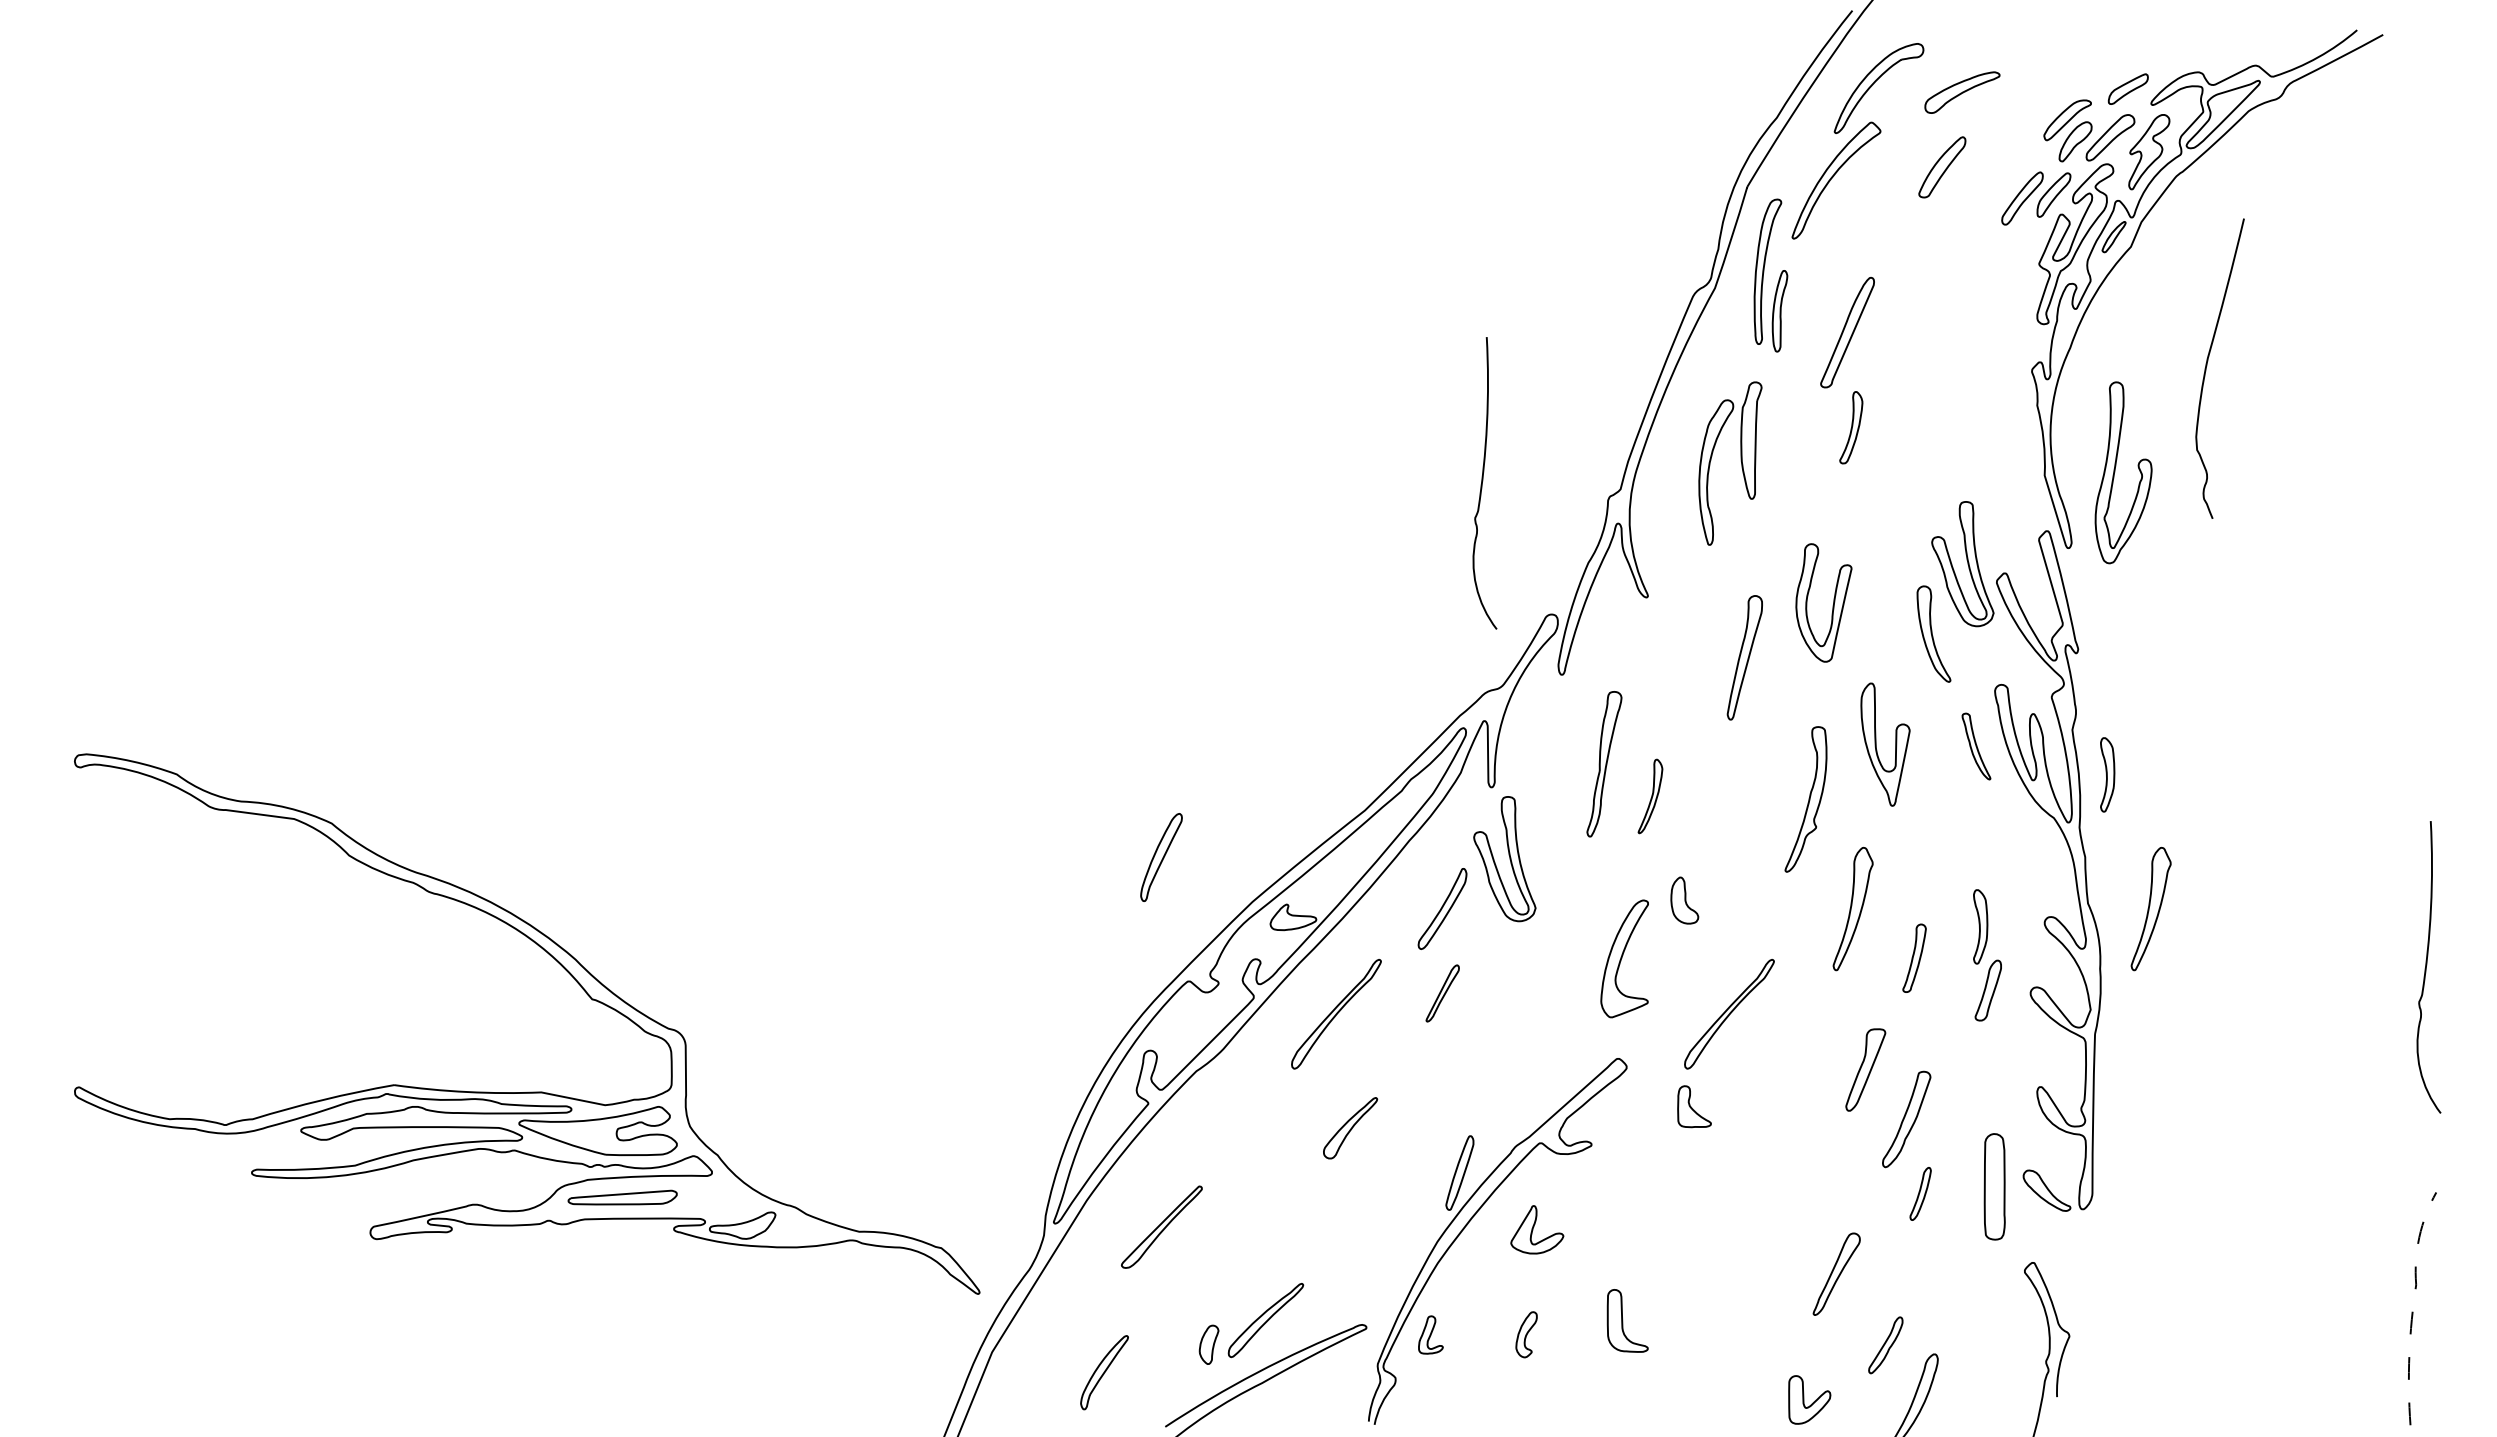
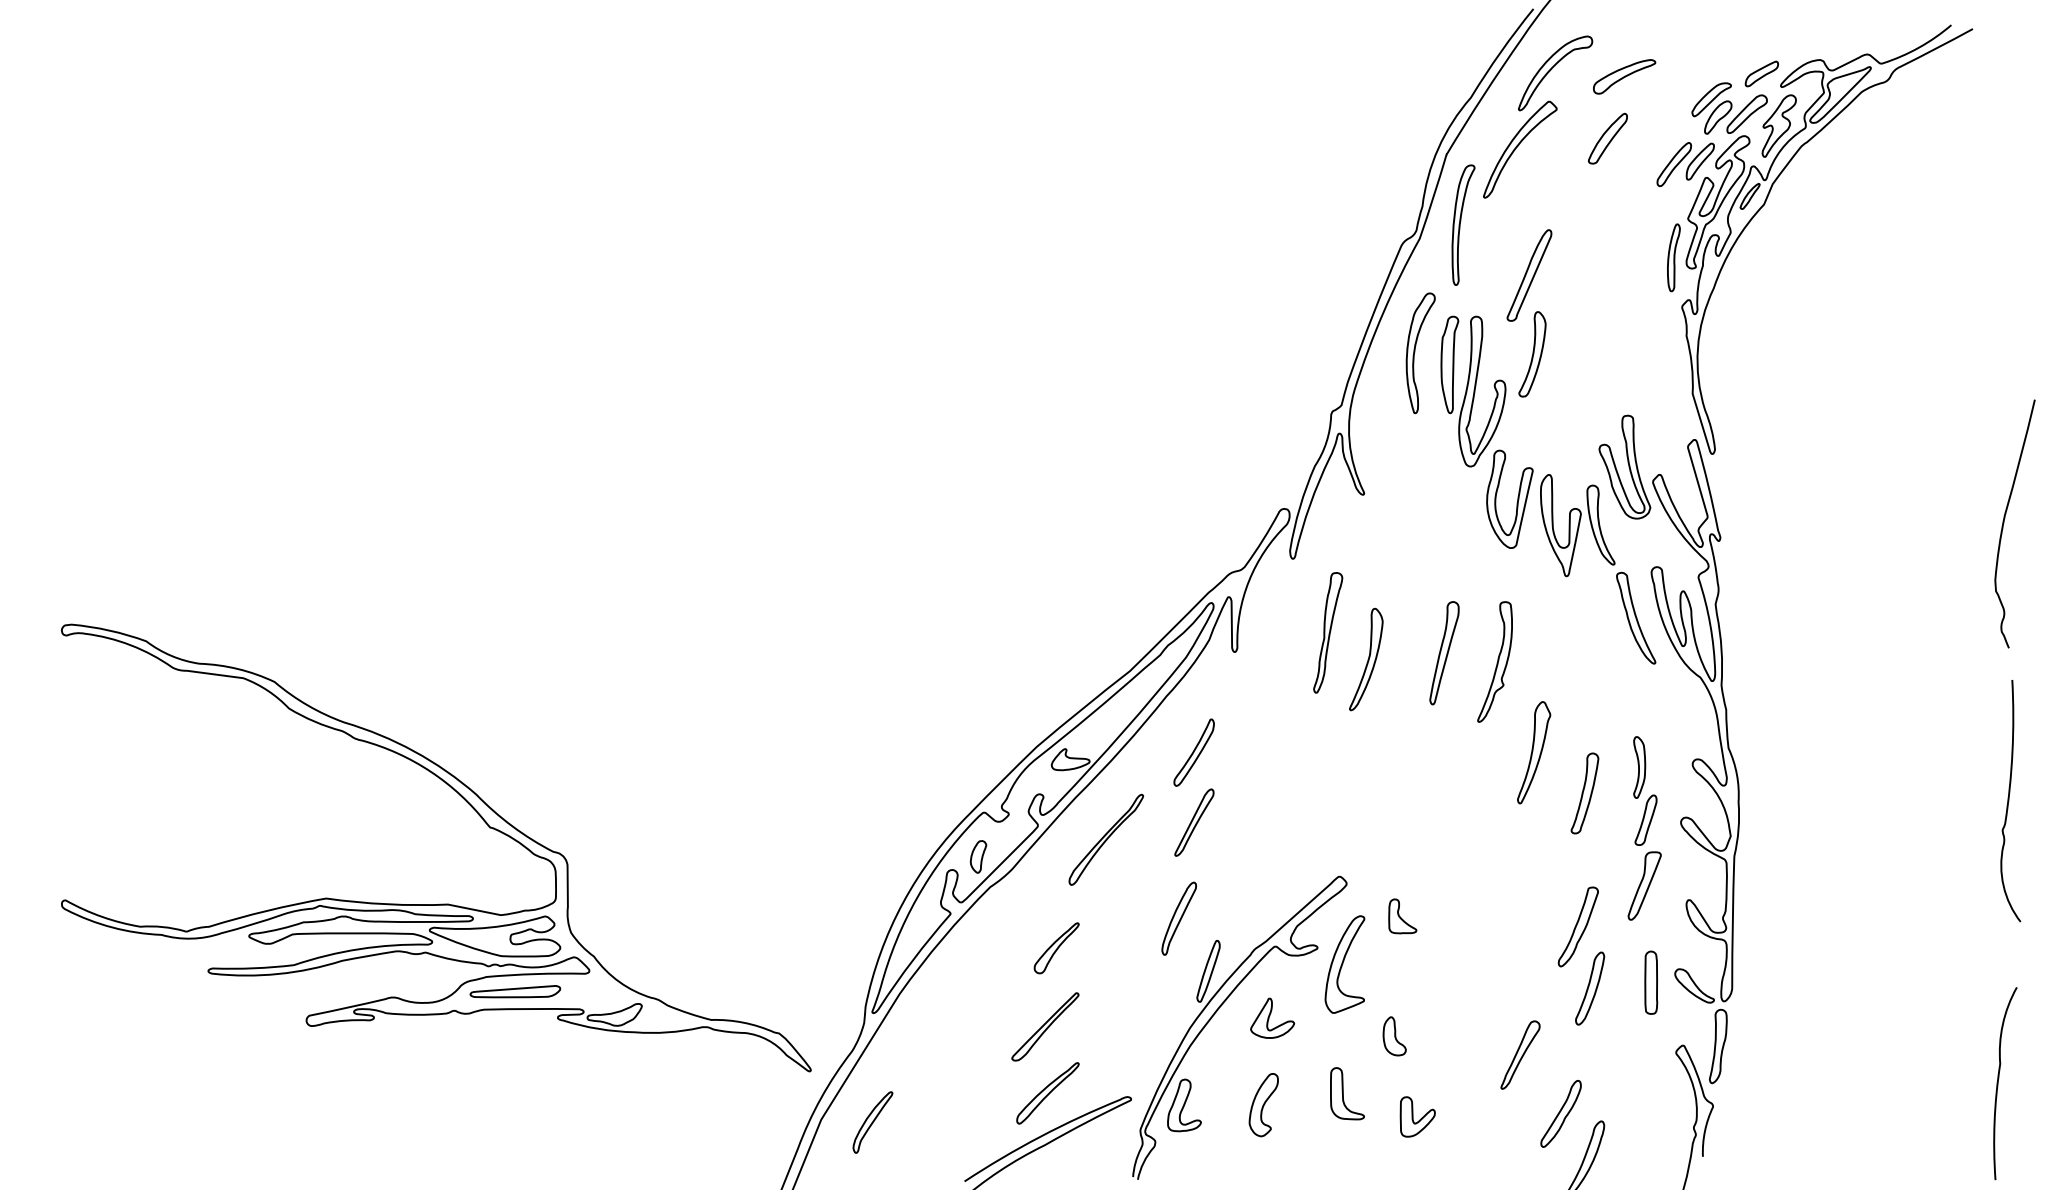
part: (1779, 311) -> (1673, 258), moved
curve: (2207, 366) -> (2004, 522), moved
part: (1851, 427) -> (1532, 354), size x1.43
part: (1709, 472) -> (1415, 353), moved
part: (2115, 472) -> (1475, 391), moved
curve: (1482, 483) -> (1227, 400), removed
part: (1744, 657) -> (1444, 652), moved
part: (1876, 744) -> (1553, 525), moved
part: (1976, 746) -> (1636, 618), size x1.67
part: (2107, 774) -> (1744, 641), removed
part: (1650, 796) -> (1366, 659), size x1.67
part: (1161, 857) -> (1179, 918), moved
part: (1504, 859) -> (1245, 711), removed
part: (1684, 900) -> (1394, 1036), moved
part: (2150, 908) -> (1780, 752), removed
part: (1624, 958) -> (1344, 964), moved
part: (1914, 958) -> (1584, 793), size x1.43
part: (1442, 993) -> (1194, 822), size x1.43
part: (1729, 1014) -> (1431, 840), removed
part: (1865, 1069) -> (1644, 885), moved
part: (1350, 1128) -> (1056, 948), moved
part: (1994, 1186) -> (1651, 982), size x0.71
part: (1920, 1193) -> (1589, 988), size x1.67
part: (1161, 1226) -> (1045, 1026), moved
part: (2075, 1263) -> (1718, 1046), added
line: (2413, 1304) -> (1998, 1080), dashed -> solid
part: (1430, 1334) -> (1184, 1104), size x1.67
part: (1526, 1334) -> (1263, 1104), size x1.67
part: (1208, 1344) -> (978, 856), moved
part: (1885, 1345) -> (1560, 1114), size x1.43
part: (1104, 1372) -> (872, 1122), moved
part: (1809, 1399) -> (1417, 1116), moved

